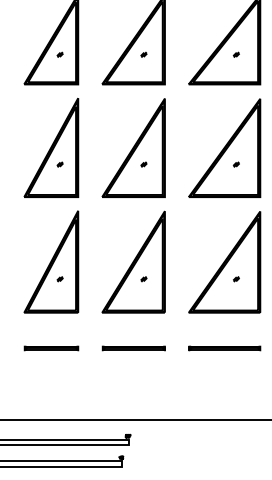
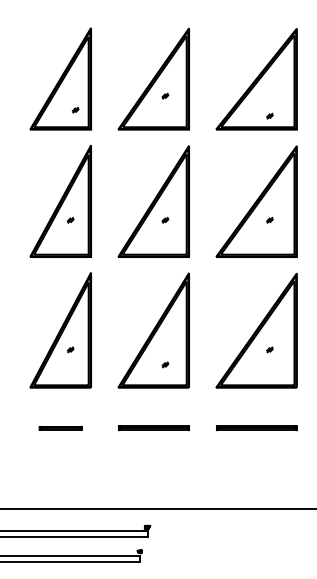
part: (59, 54) -> (75, 109), moved
part: (236, 54) -> (269, 115), moved
part: (144, 278) -> (165, 364), moved
part: (51, 348) -> (60, 428), size x0.7

